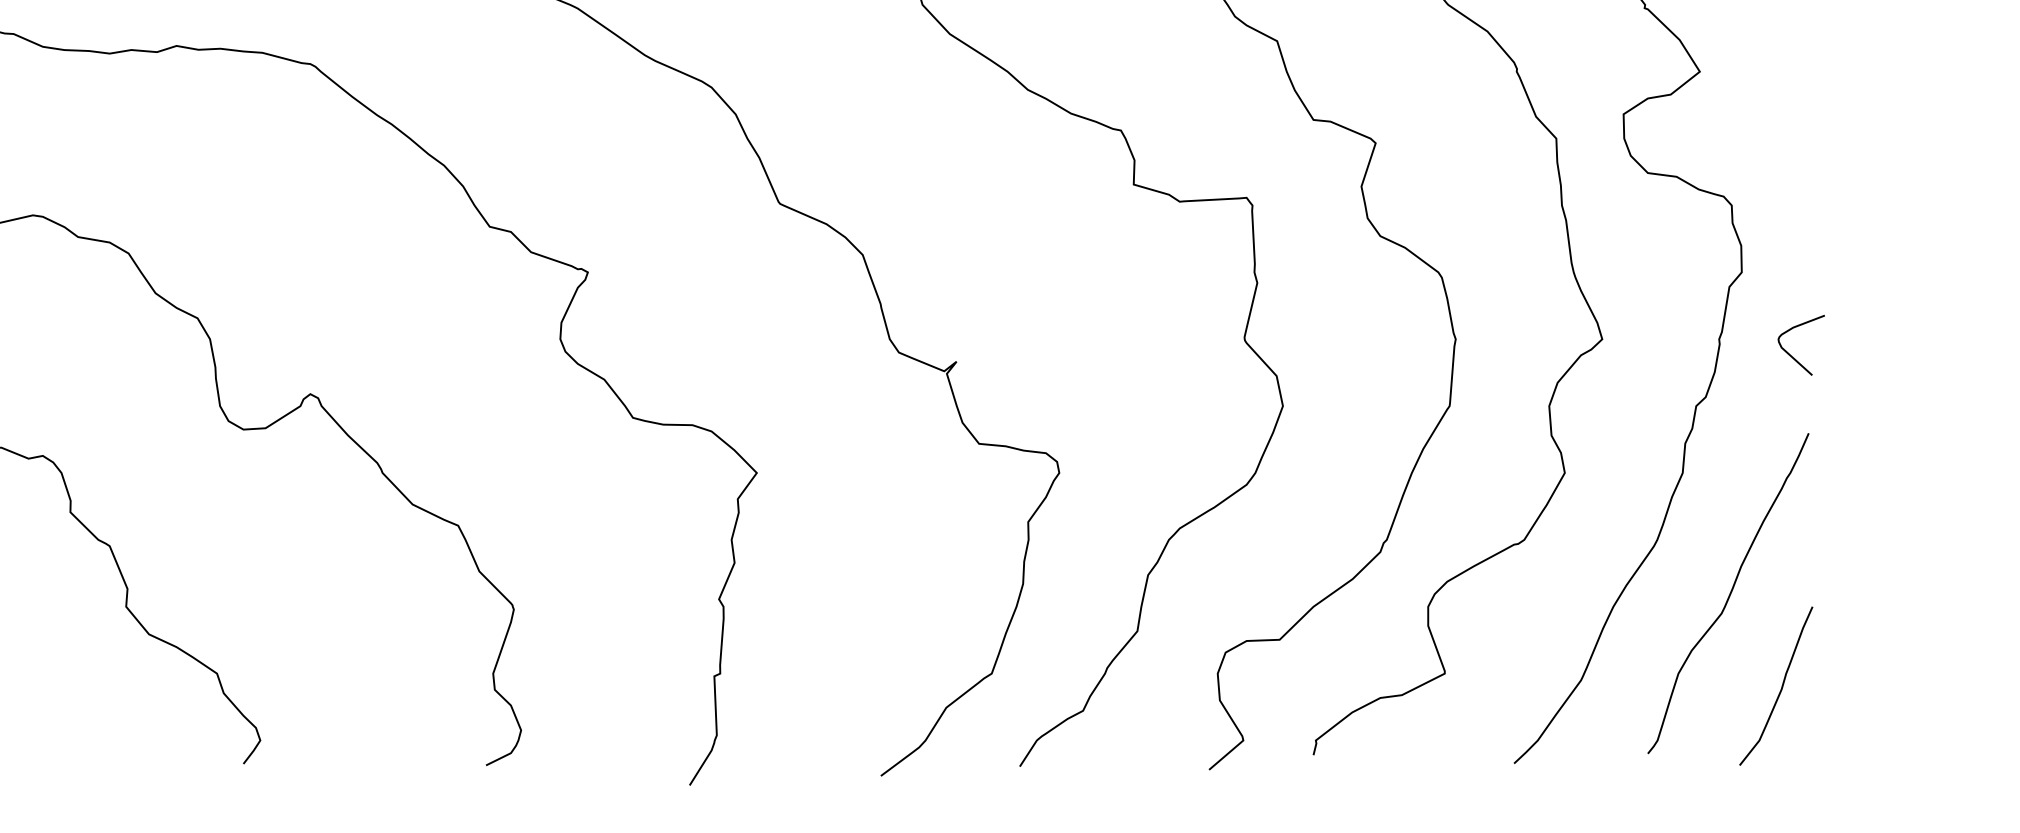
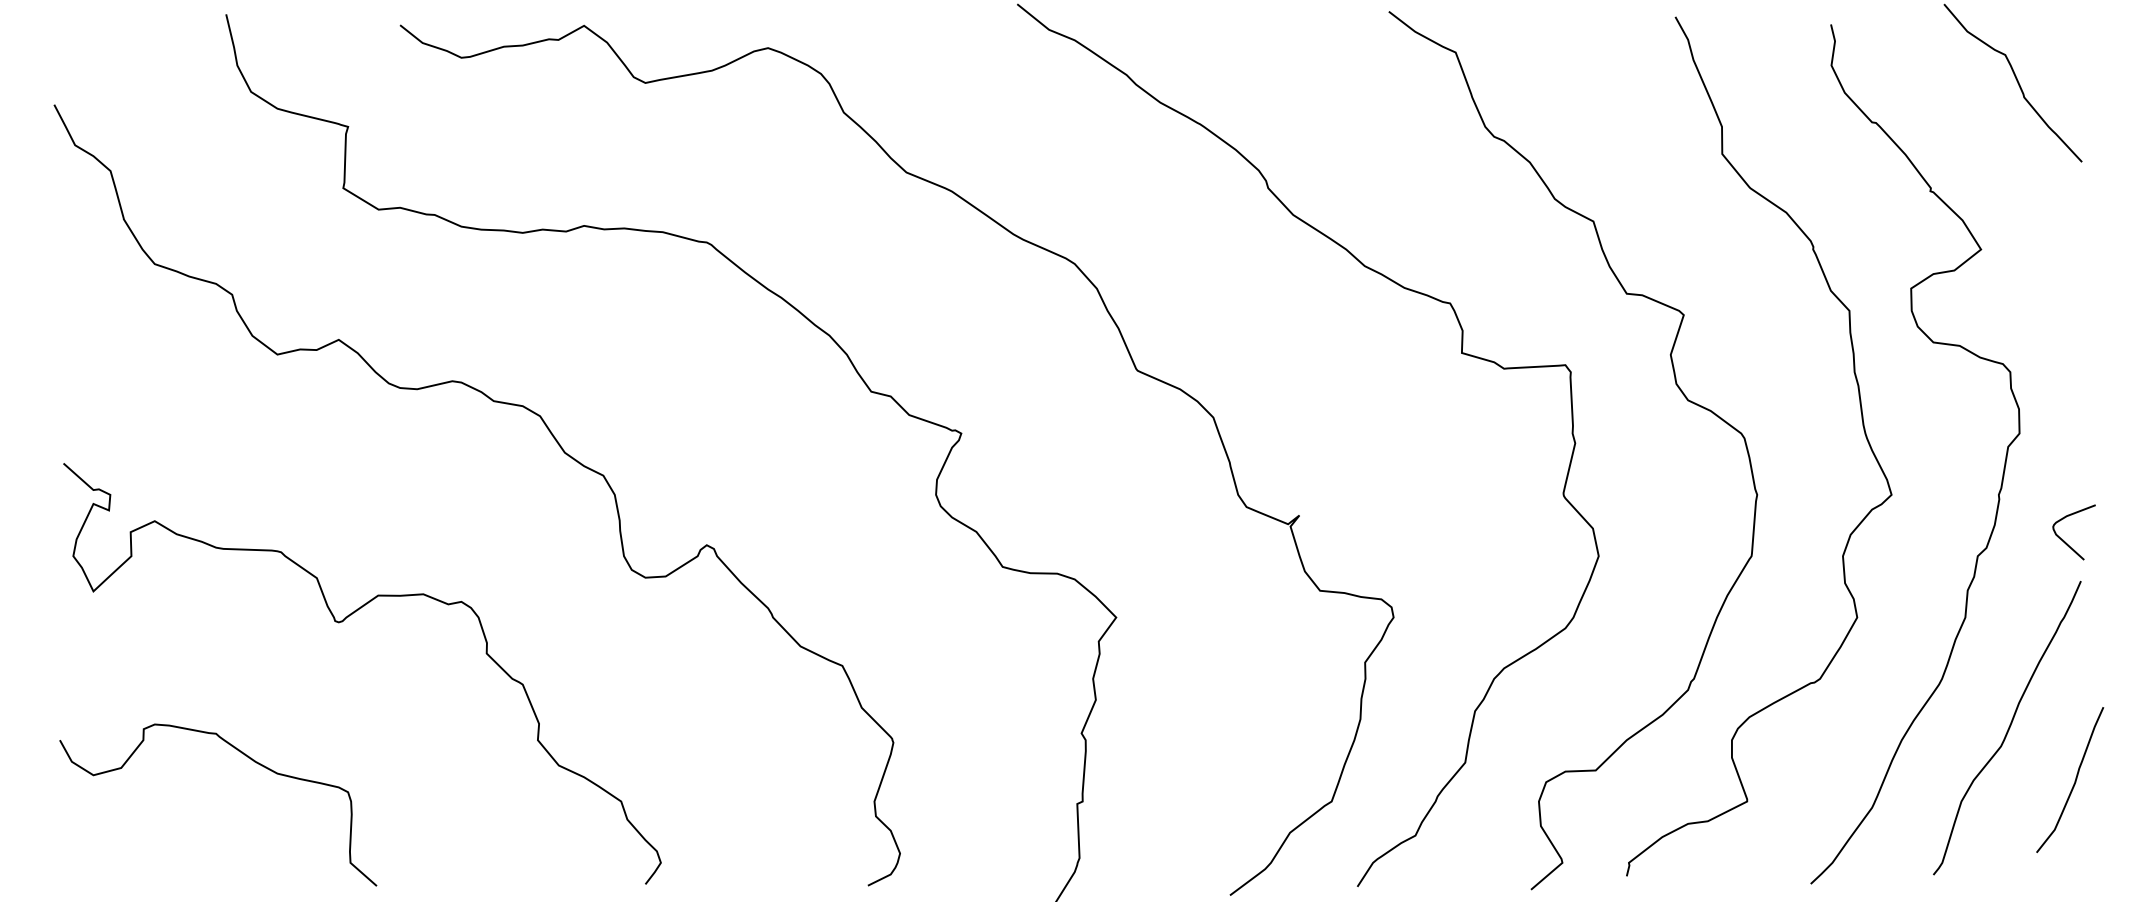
curve: (1790, 354) -> (2064, 540), moved
curve: (1781, 686) -> (2074, 780), moved

